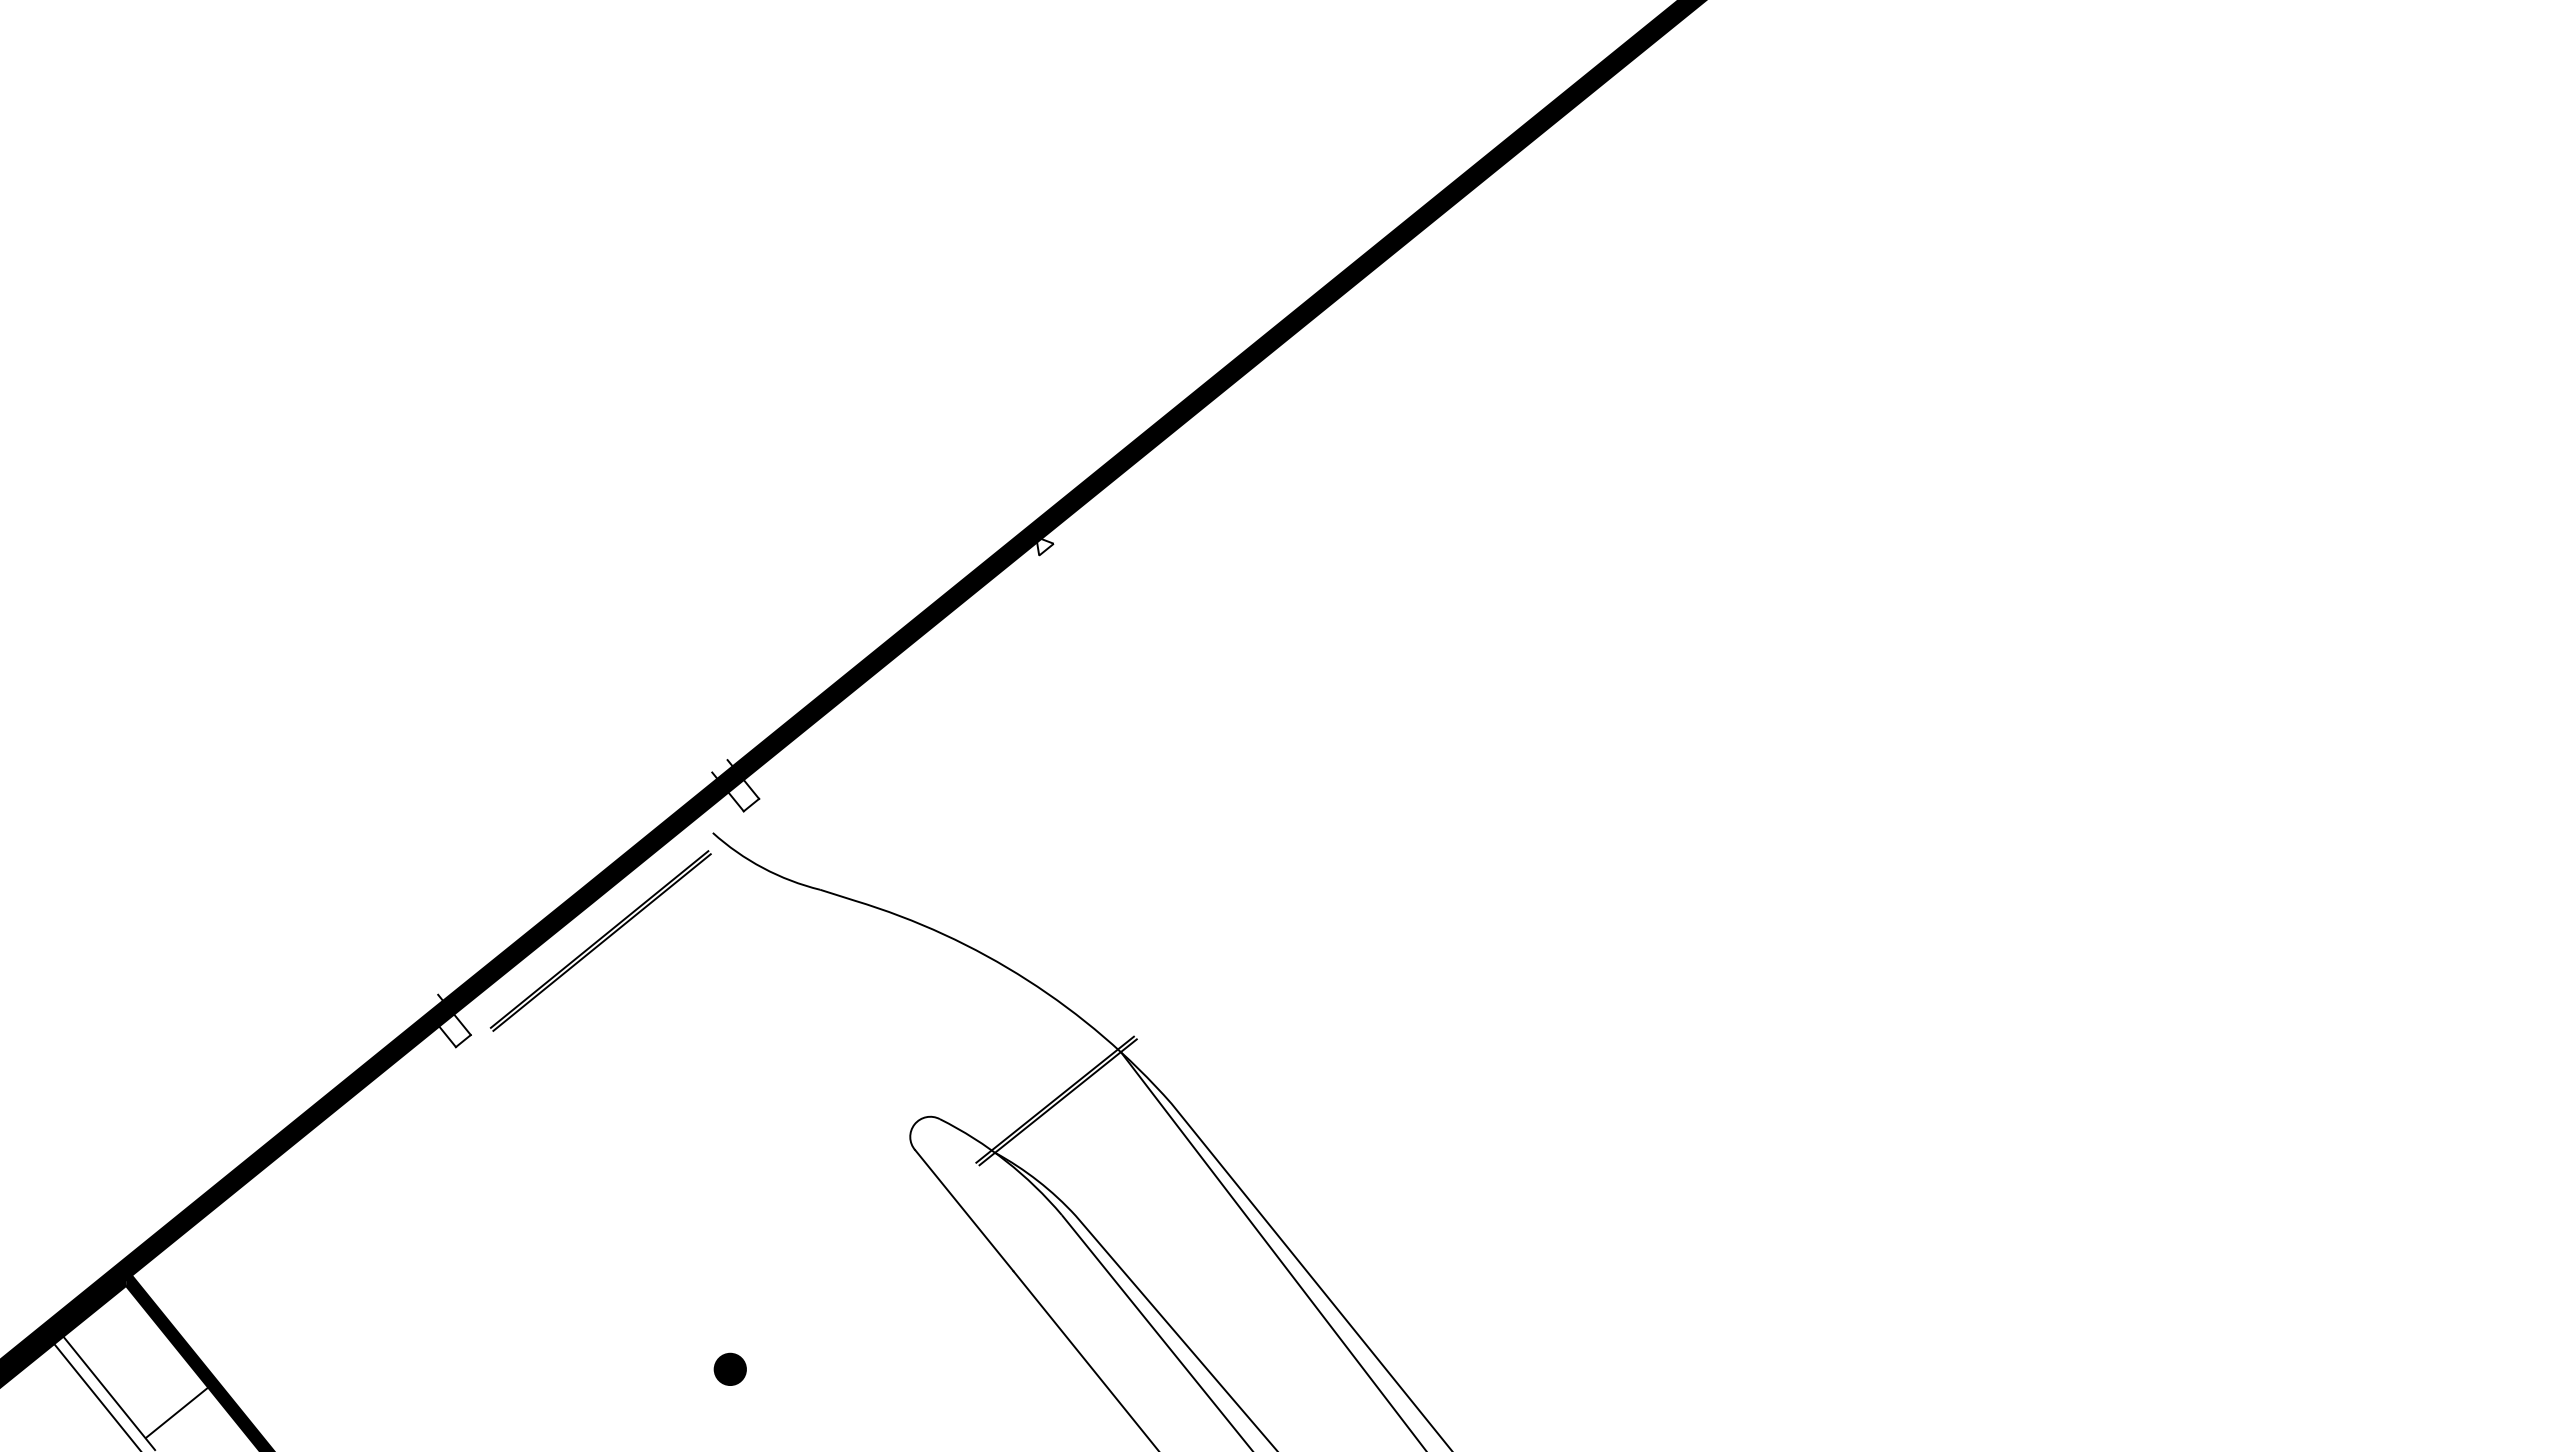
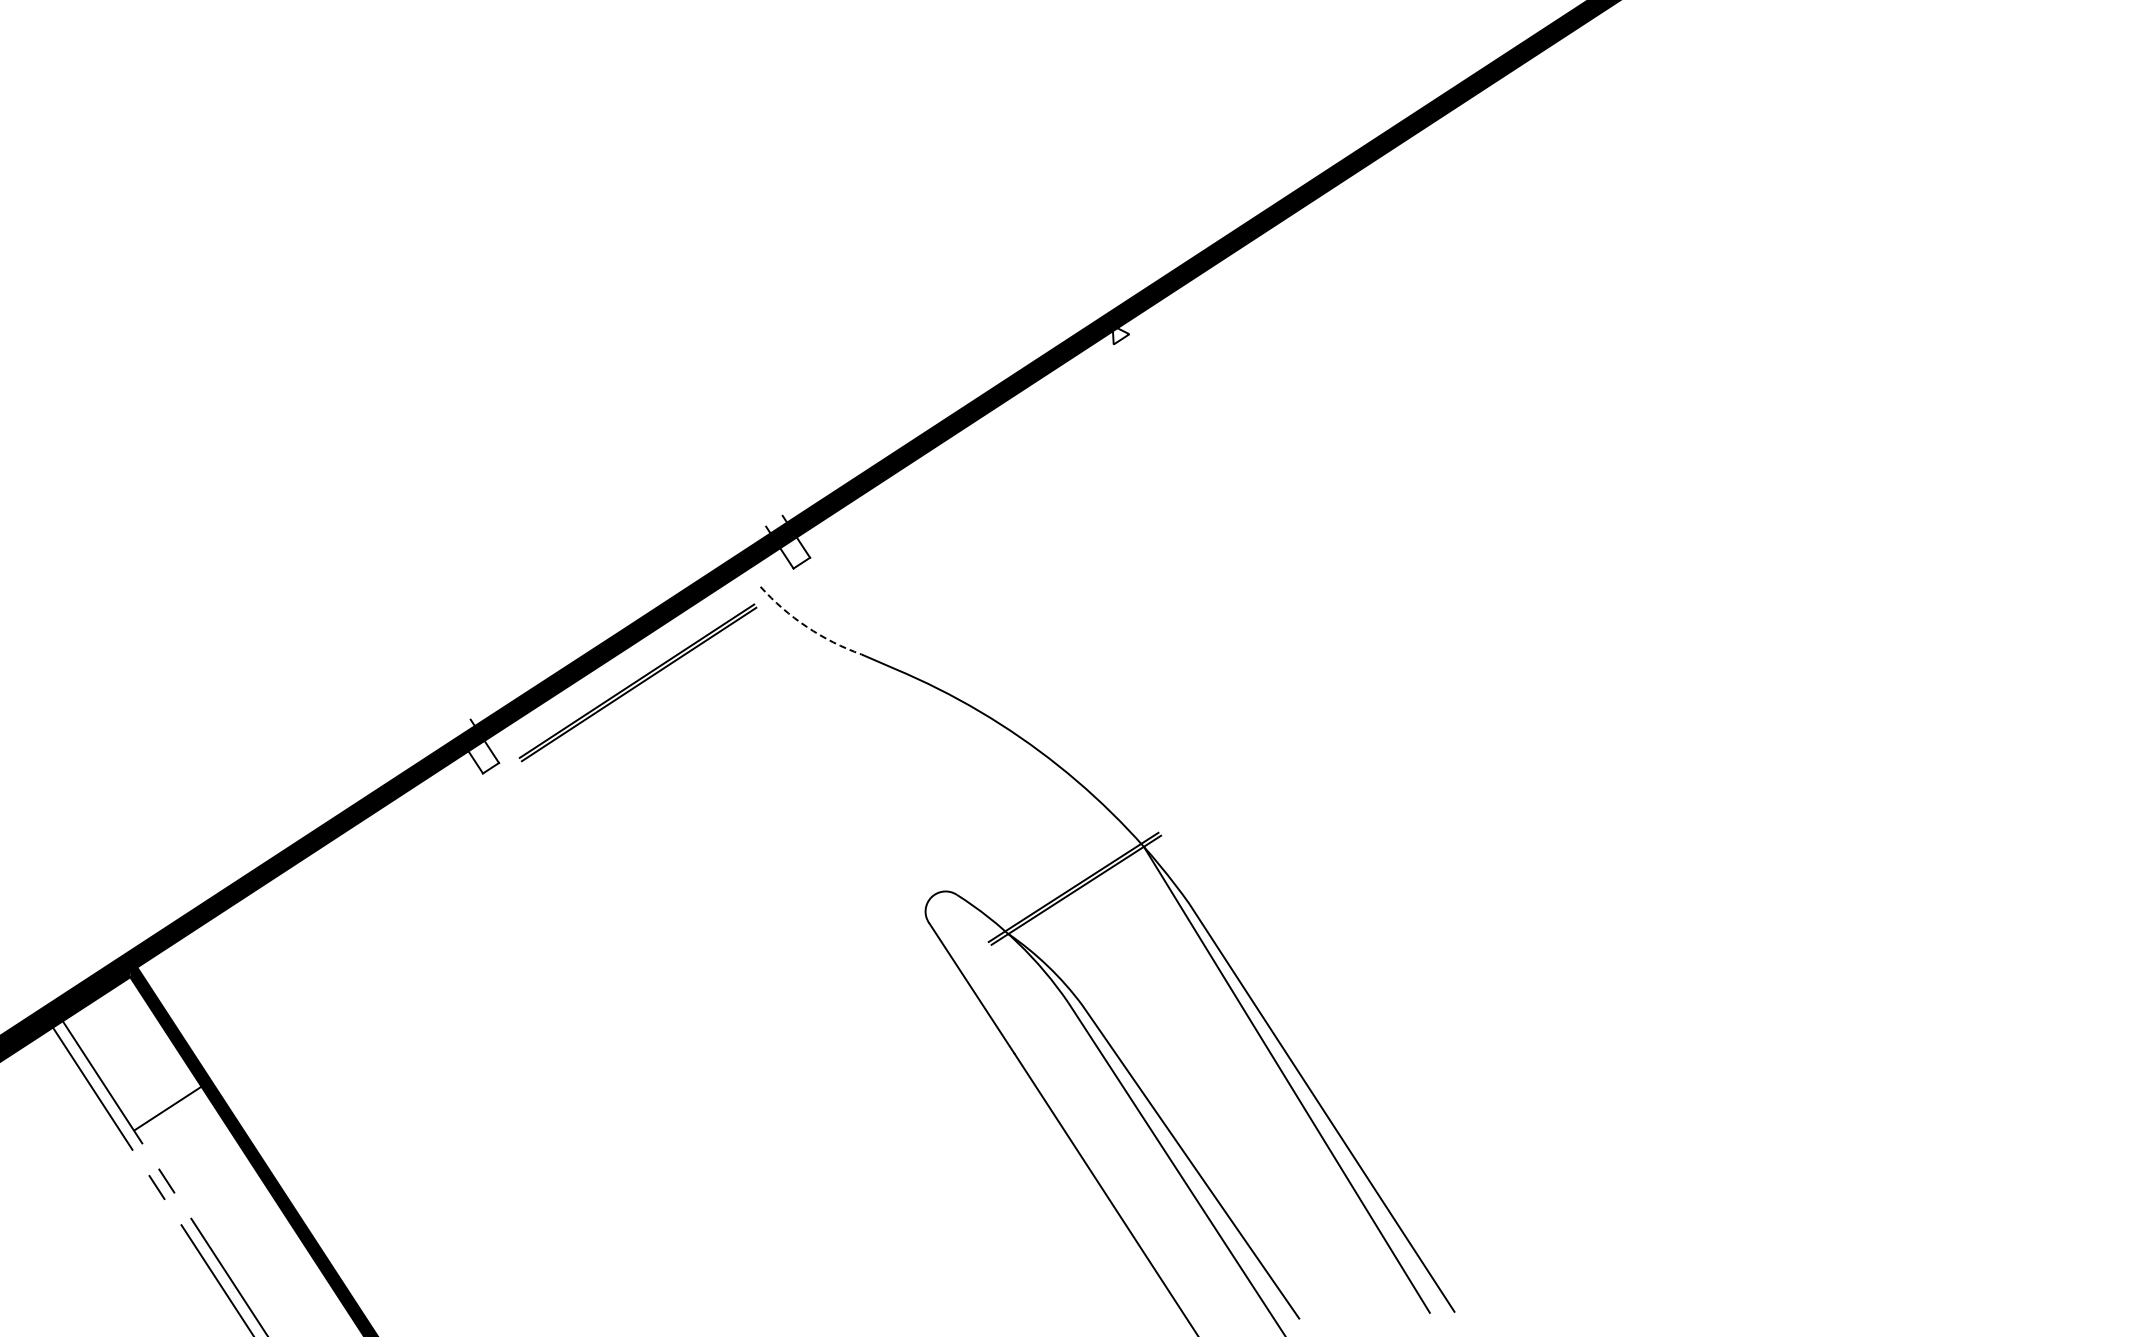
arc: (763, 868) -> (807, 627), solid -> dashed
part: (729, 1368) -> (722, 1121), removed

